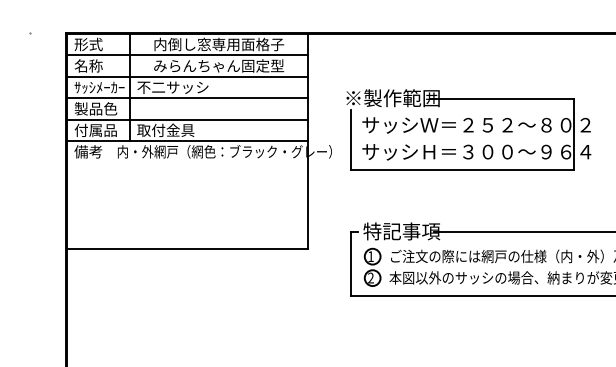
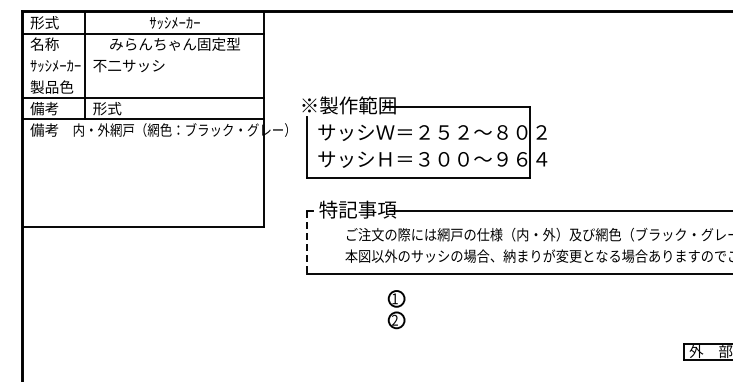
text: (219, 44) -> (175, 22), 内倒し窓専用面格子 -> ｻｯｼﾒｰｶｰ
line: (187, 77) -> (143, 55), removed
line: (187, 98) -> (143, 76), removed
text: (95, 130) -> (51, 108), 付属品 -> 備考
text: (165, 130) -> (121, 108), 取付金具 -> 形式
part: (468, 130) -> (424, 137), moved
line: (351, 264) -> (307, 242), solid -> dashed
part: (372, 267) -> (396, 309), moved

